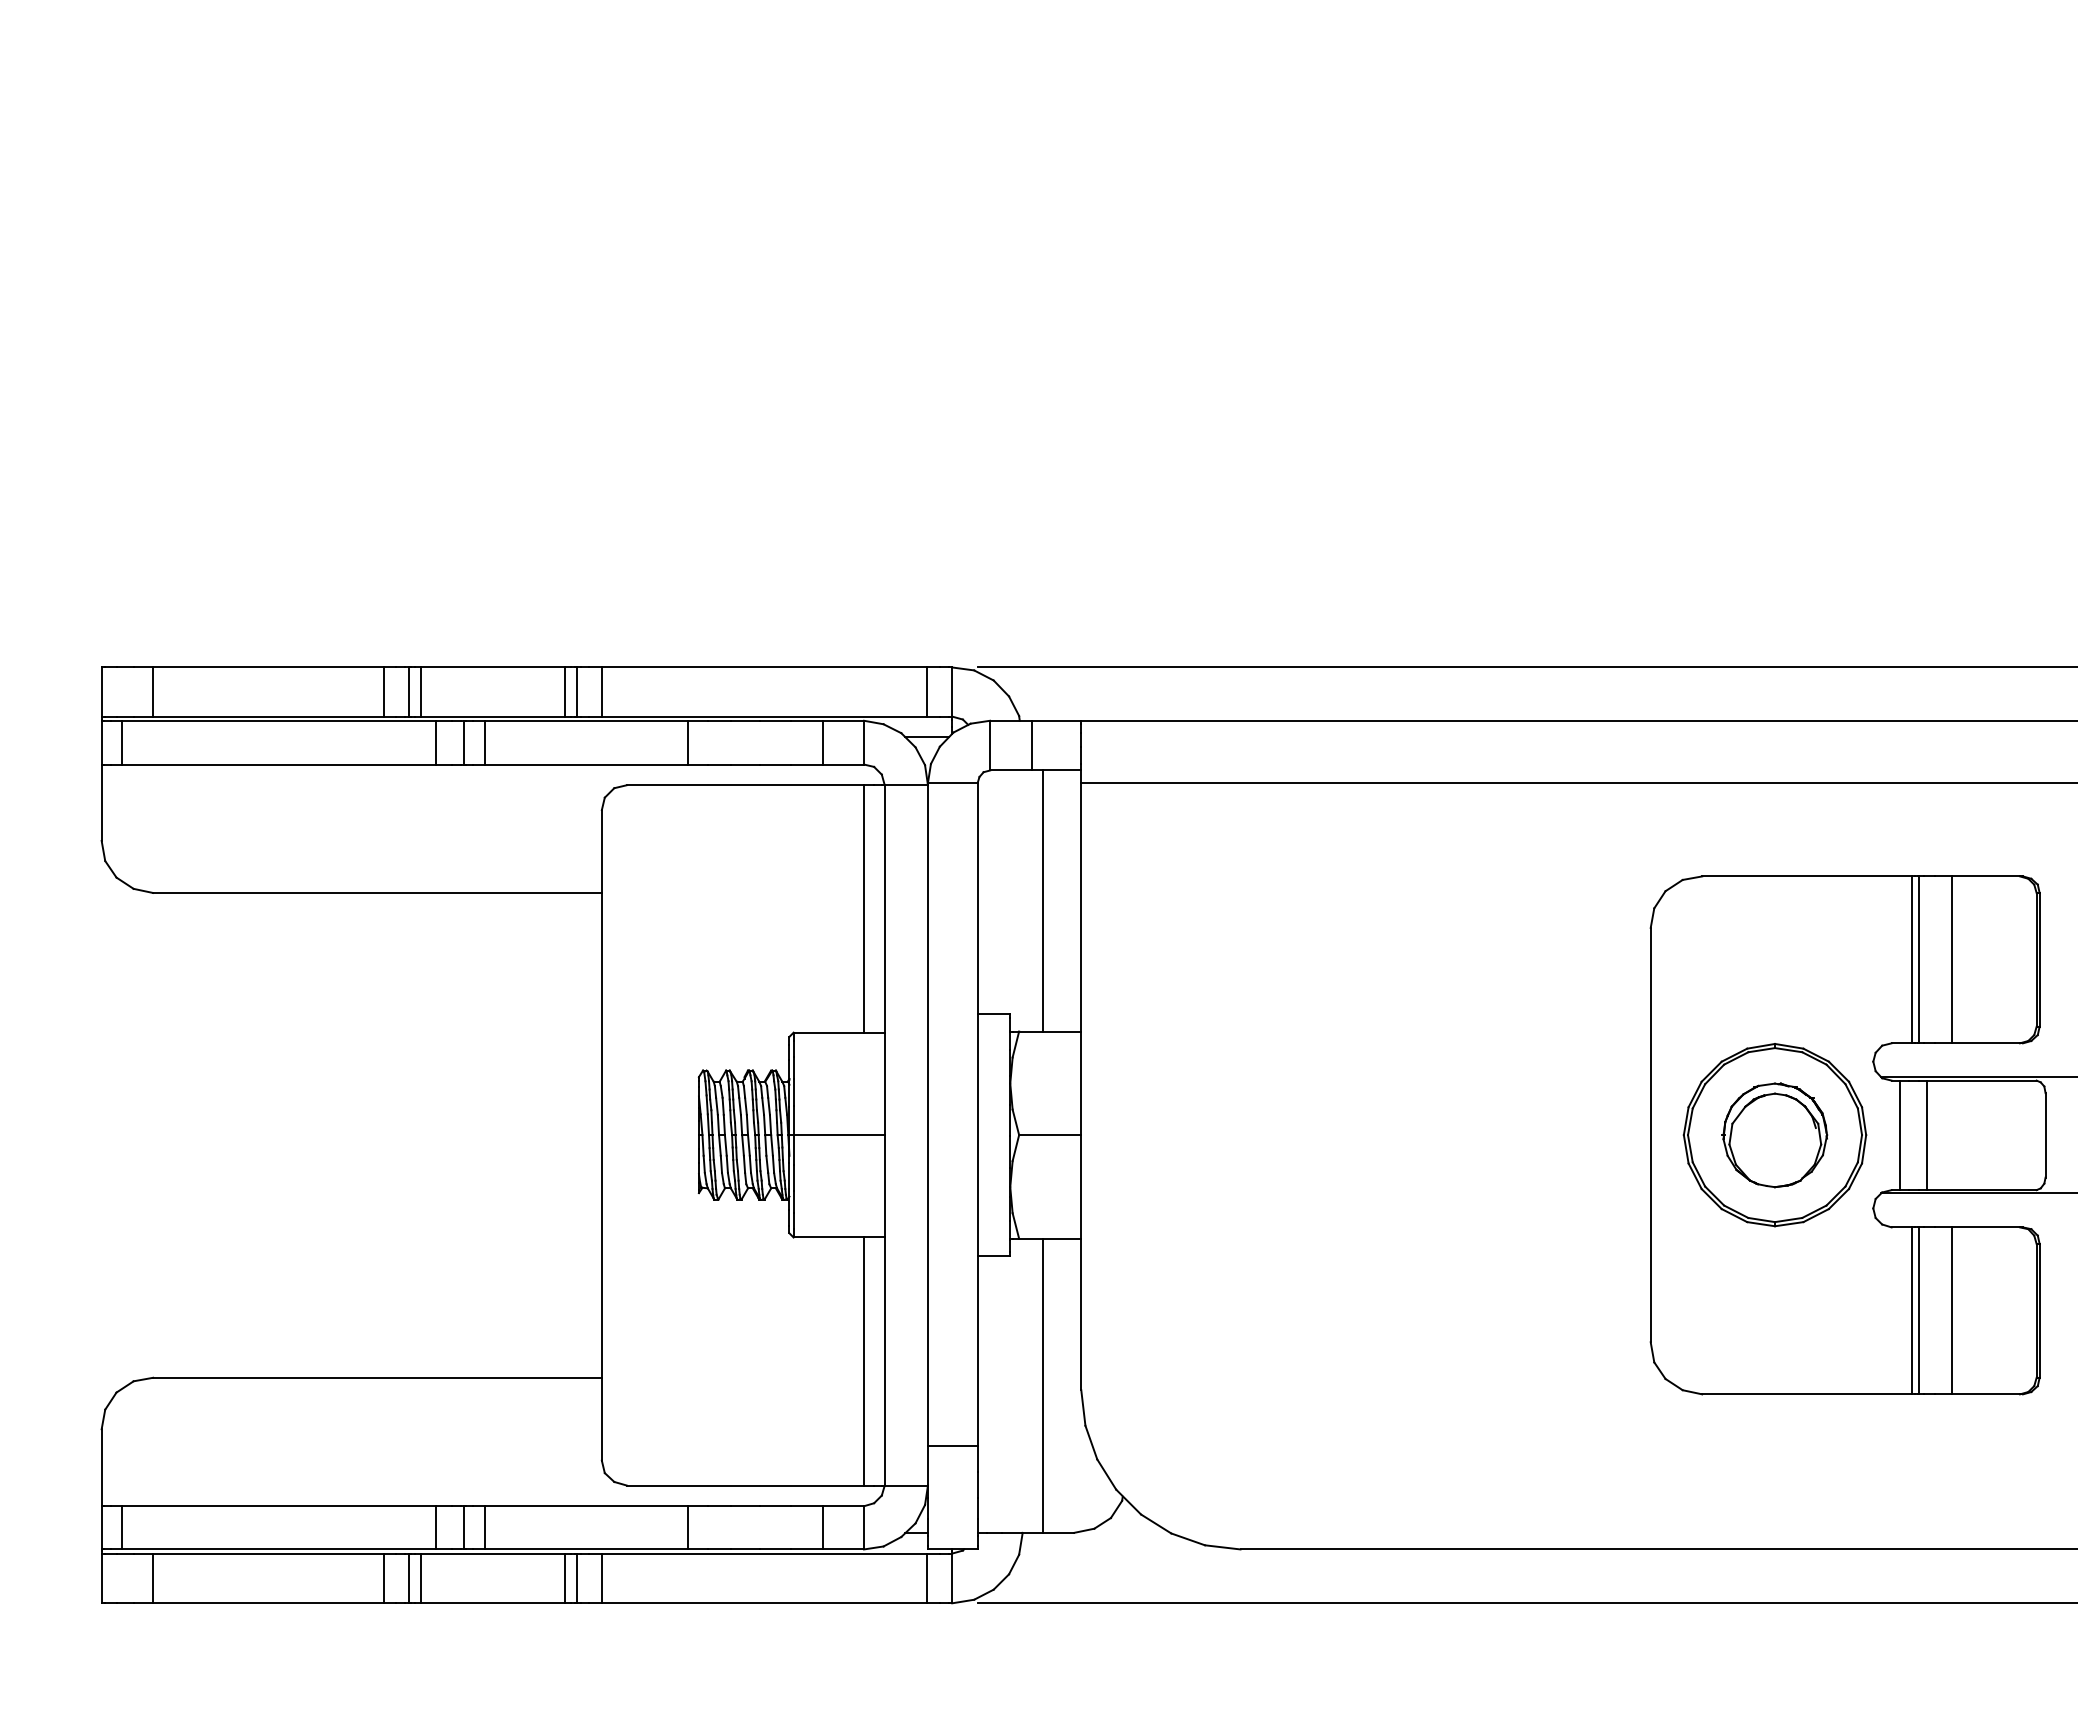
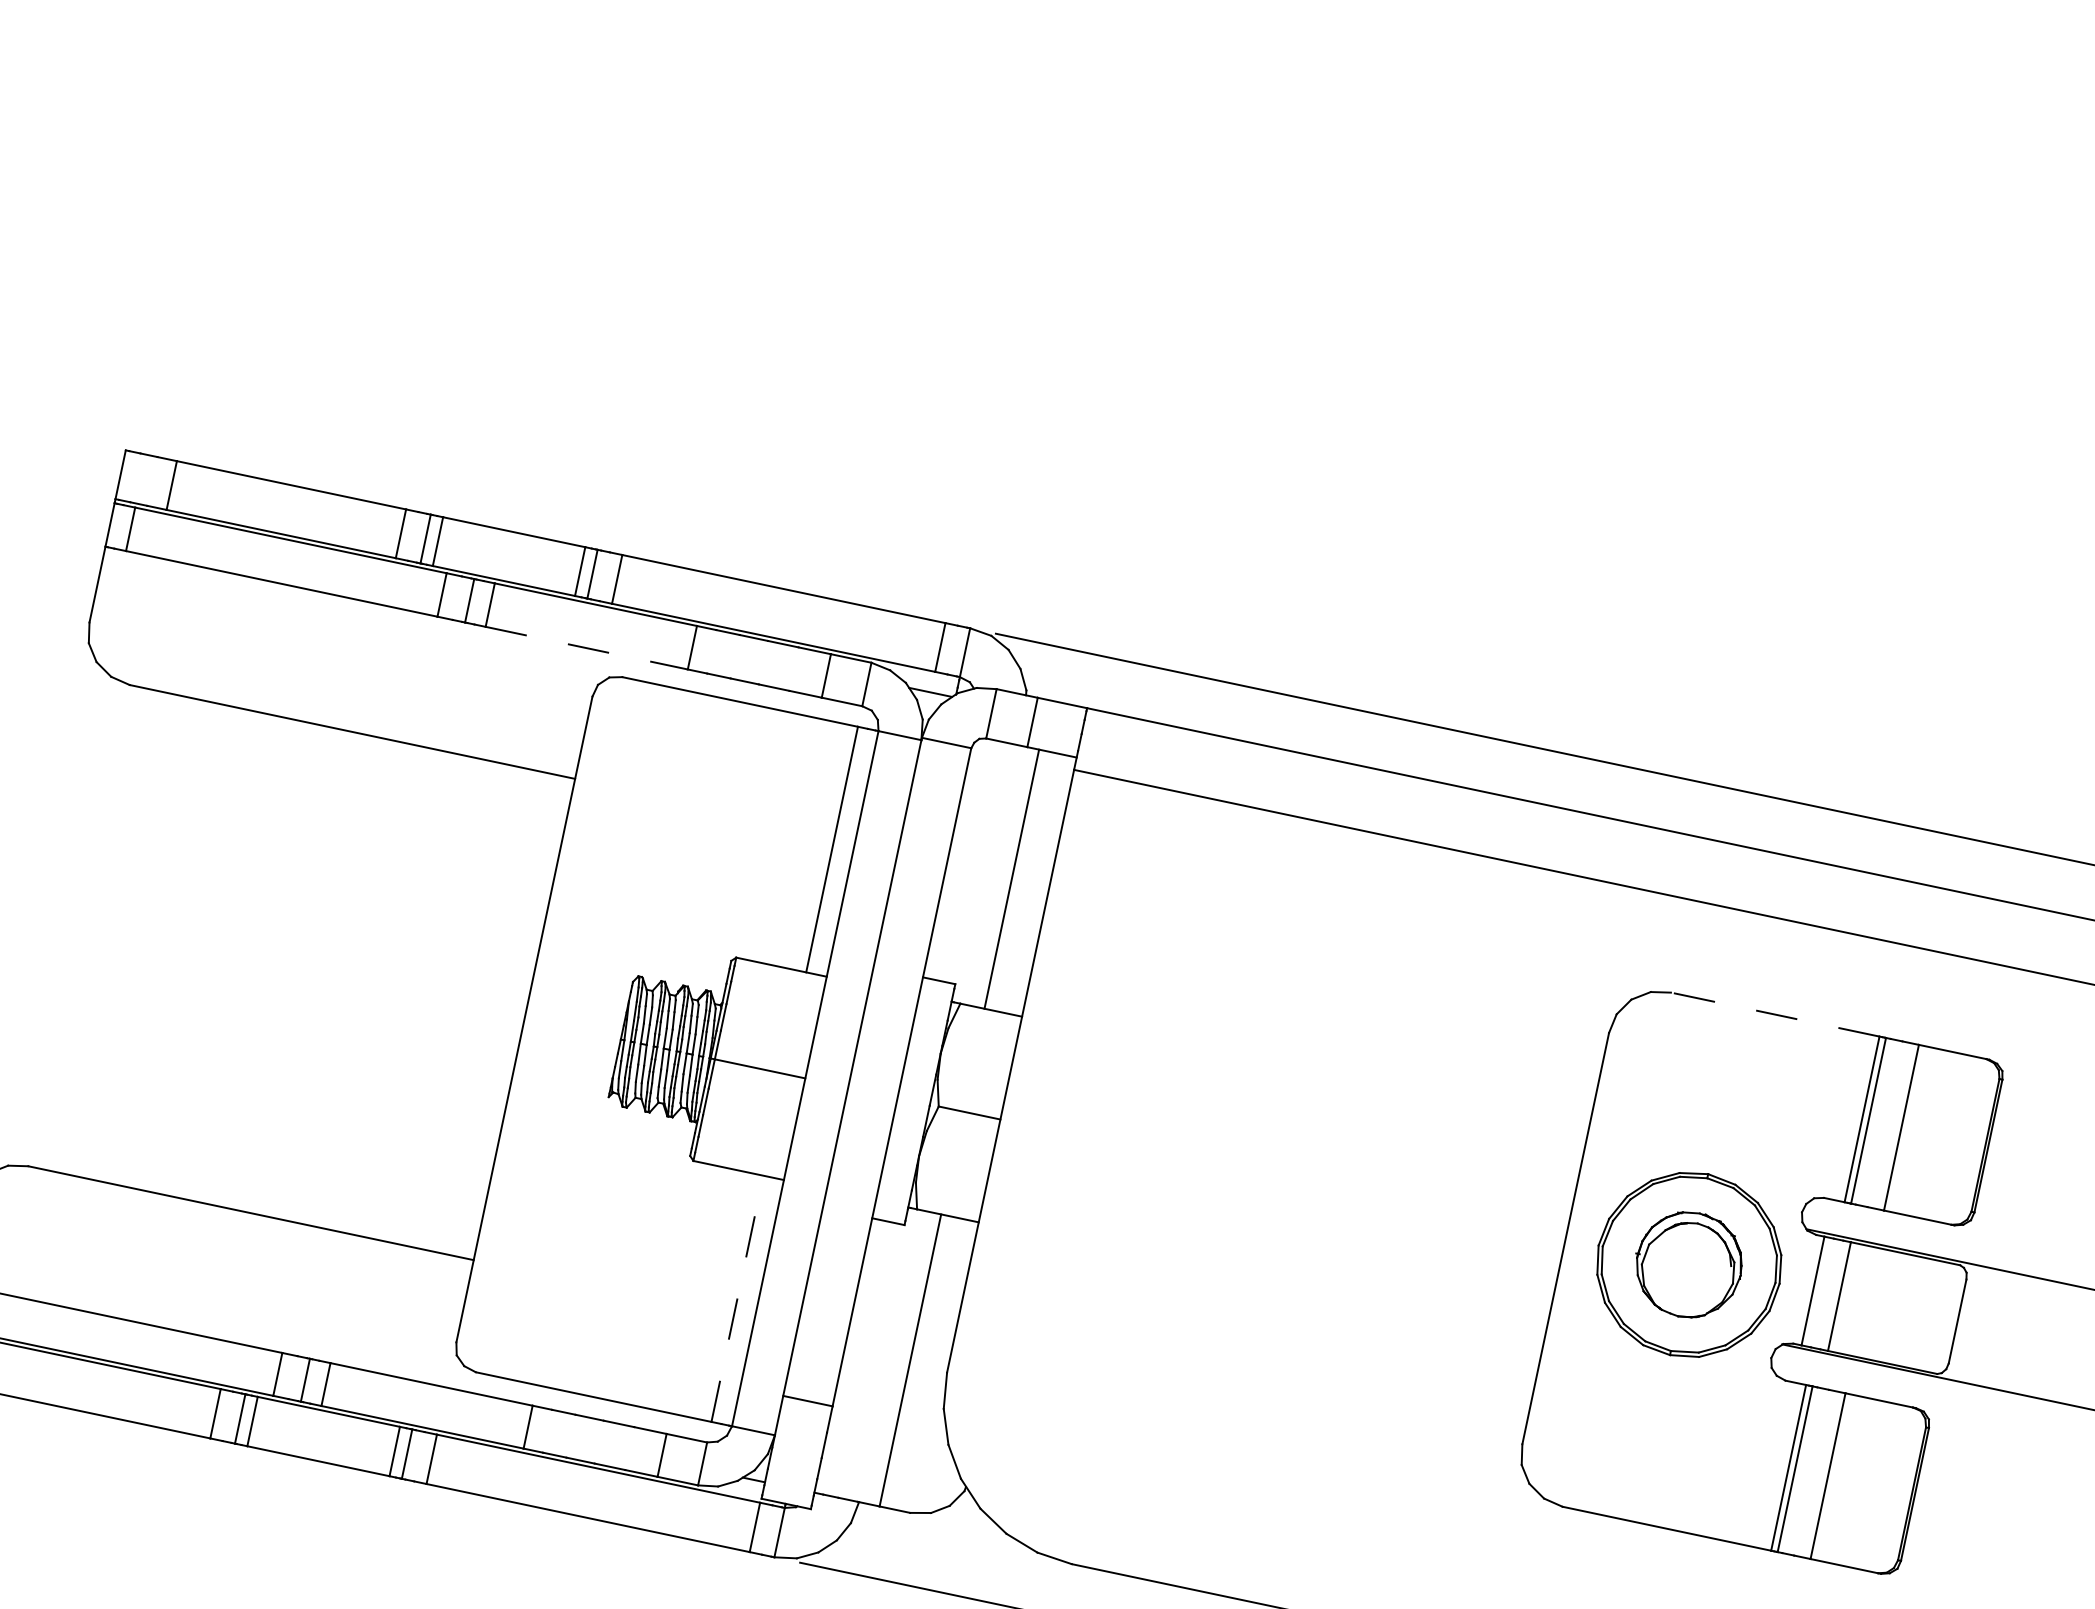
line: (586, 764) -> (586, 648), solid -> dashed
line: (1806, 876) -> (1774, 1014), solid -> dashed
line: (864, 1361) -> (737, 1298), solid -> dashed

